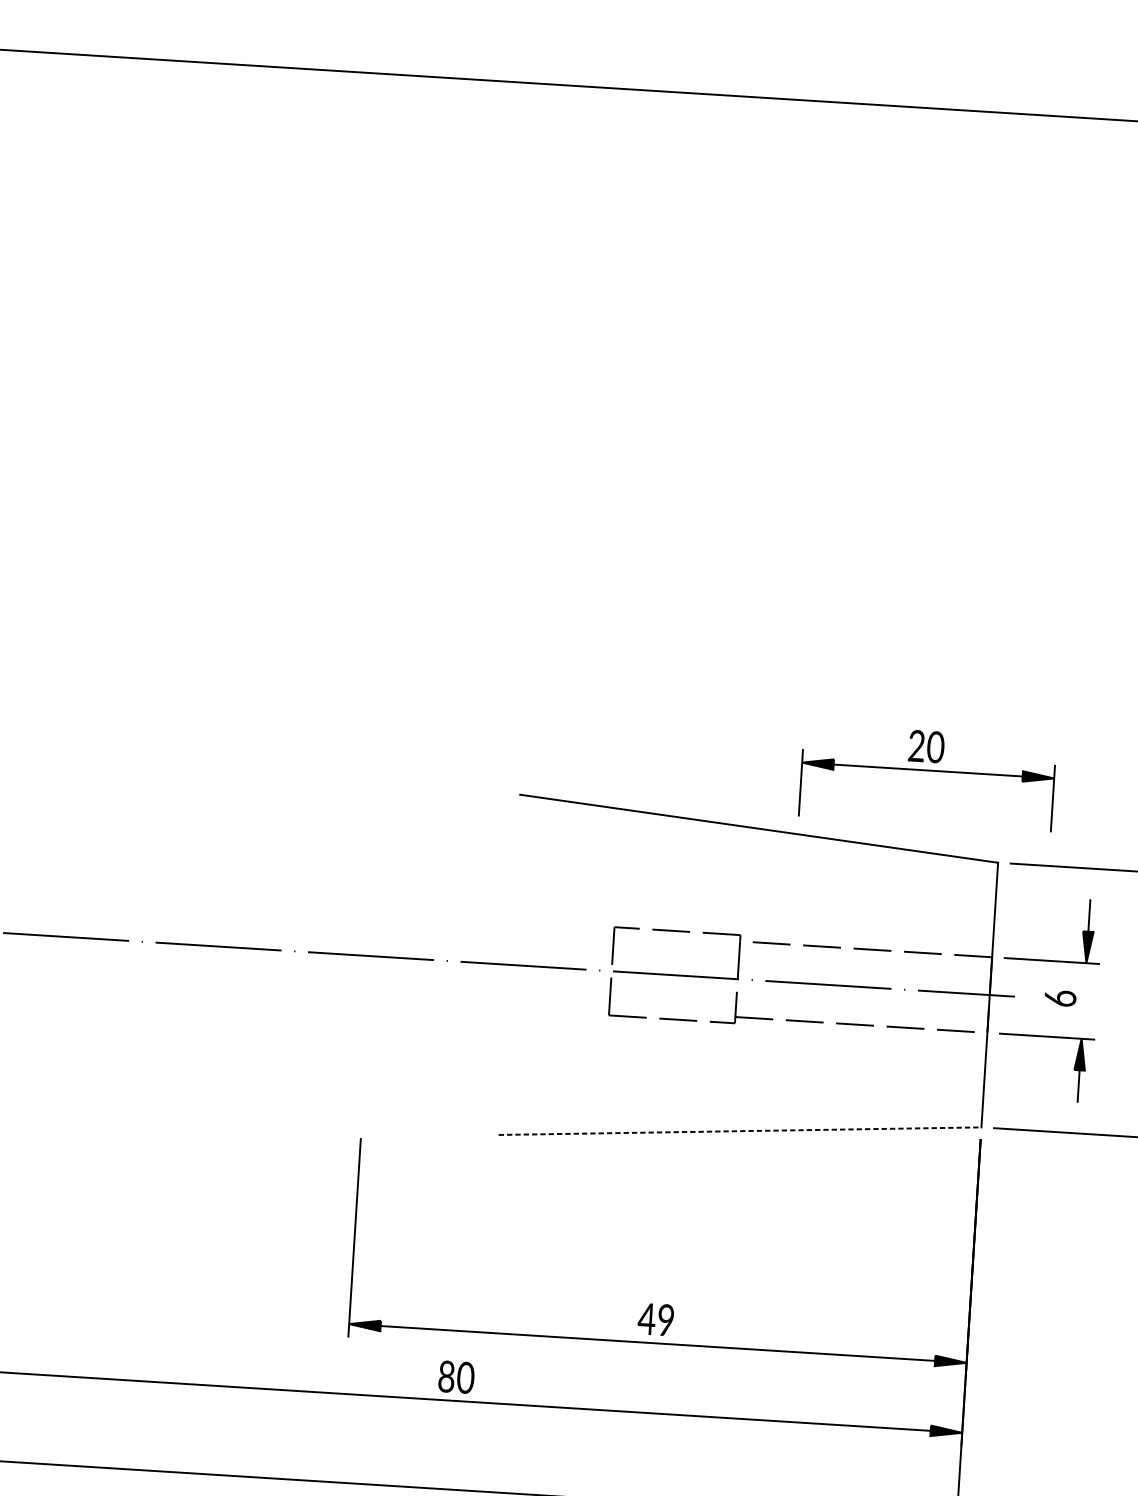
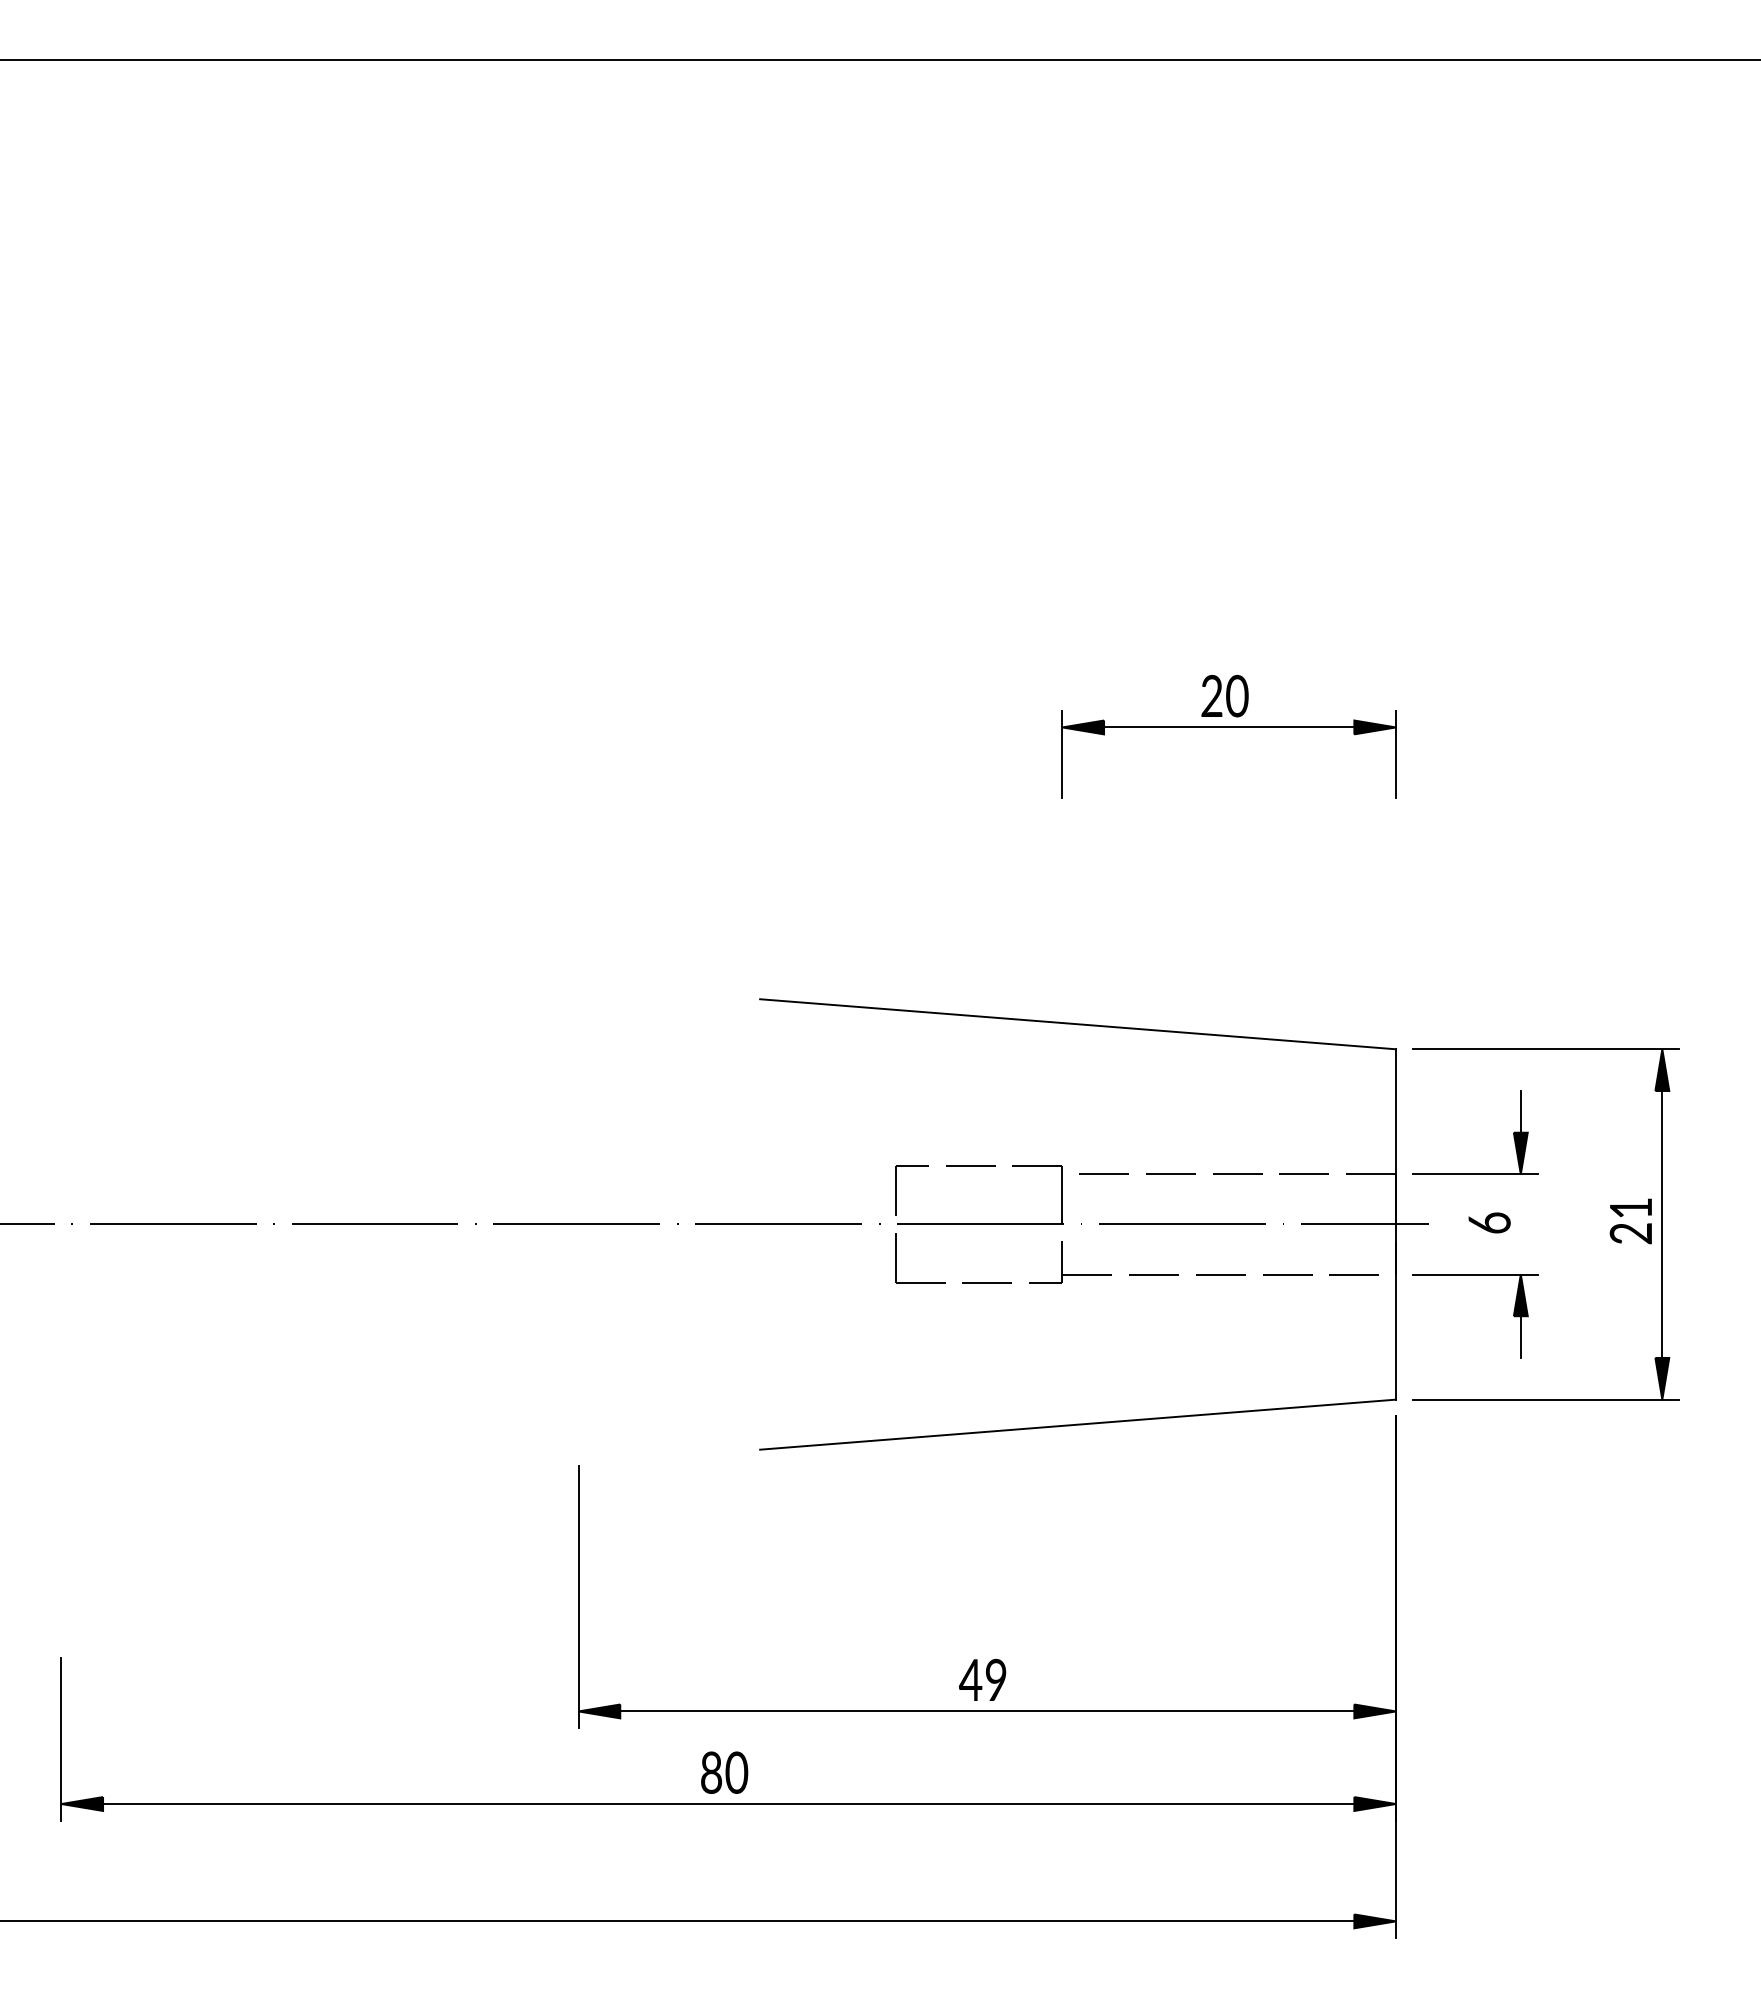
part: (927, 770) -> (1228, 727), moved
line: (740, 1131) -> (1078, 1424), dashed -> solid

